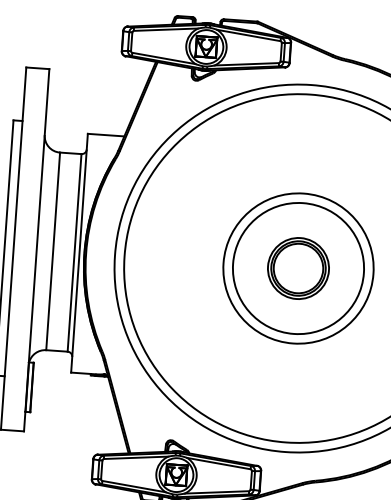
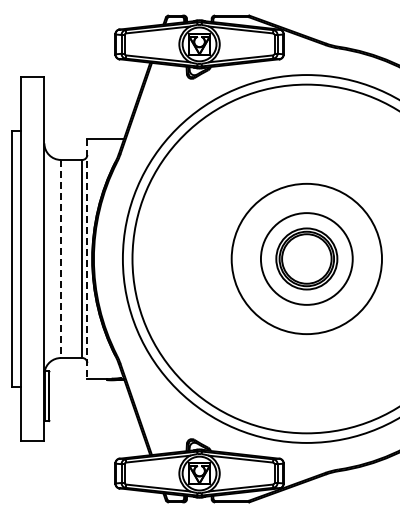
line: (52, 251) -> (60, 259), solid -> dashed
line: (79, 253) -> (87, 259), solid -> dashed
circle: (298, 268) -> (306, 258), size x0.7

